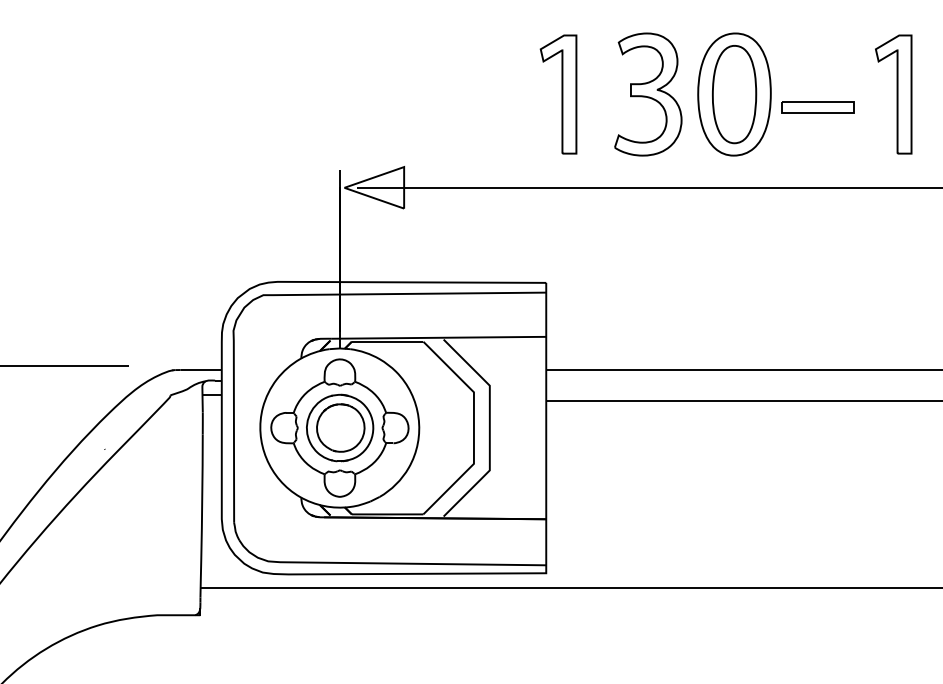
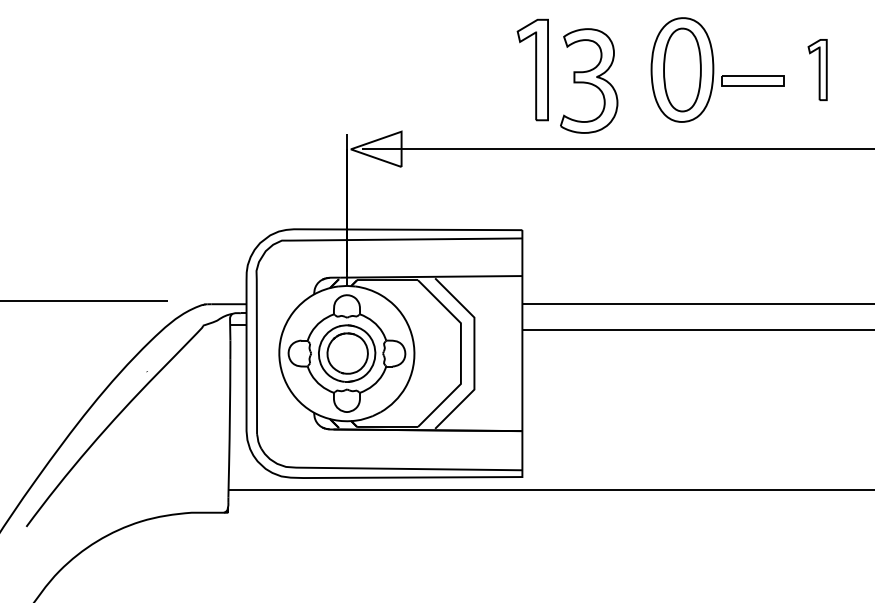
part: (648, 93) -> (589, 80), moved
part: (893, 93) -> (817, 69), size x0.6

